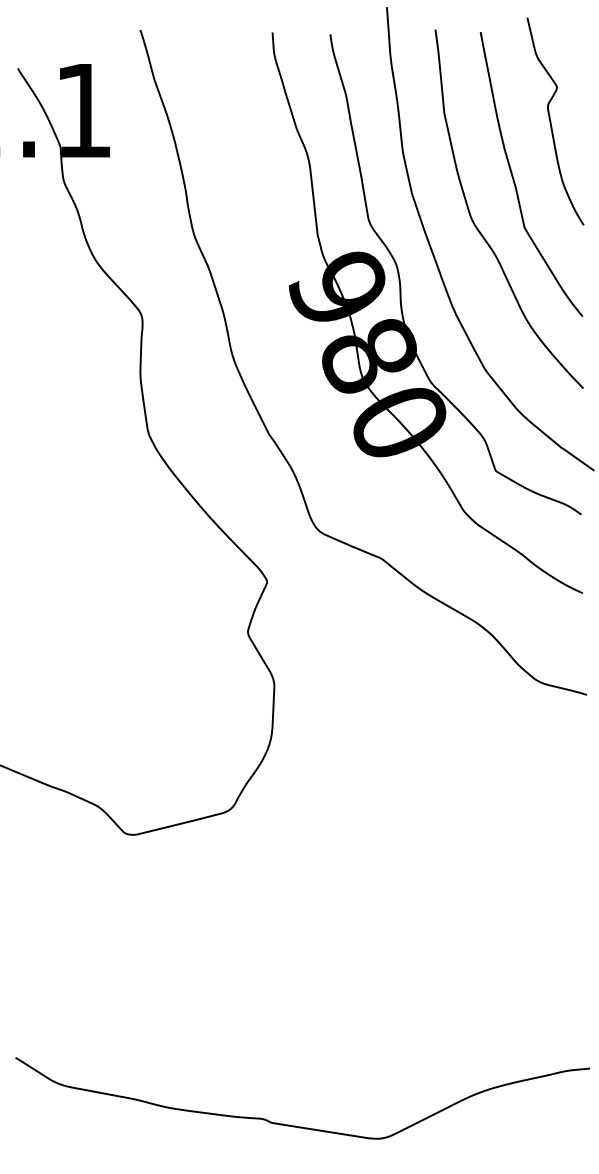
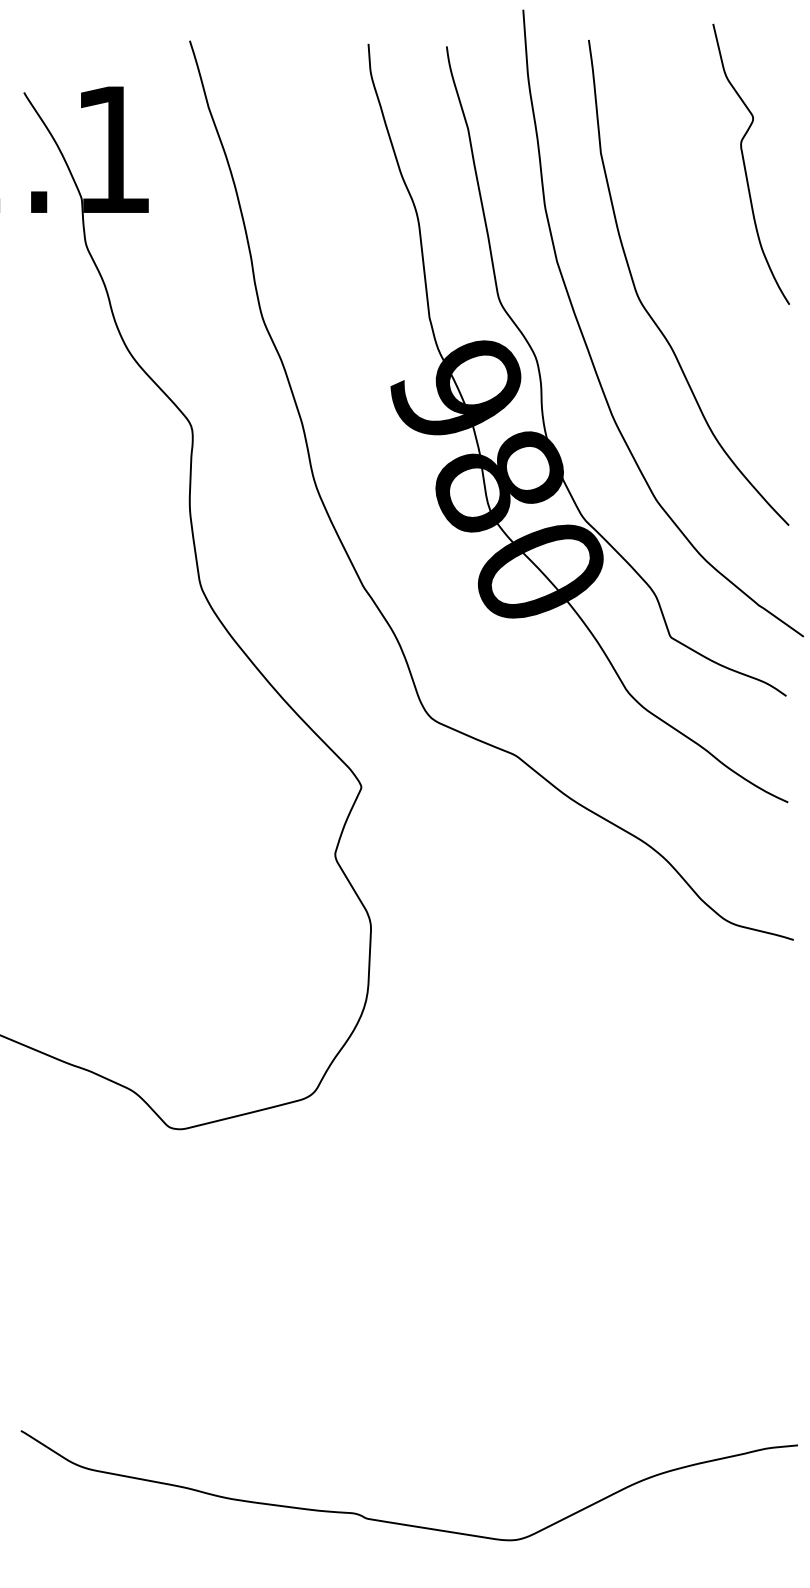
curve: (514, 179) -> (695, 242), removed

